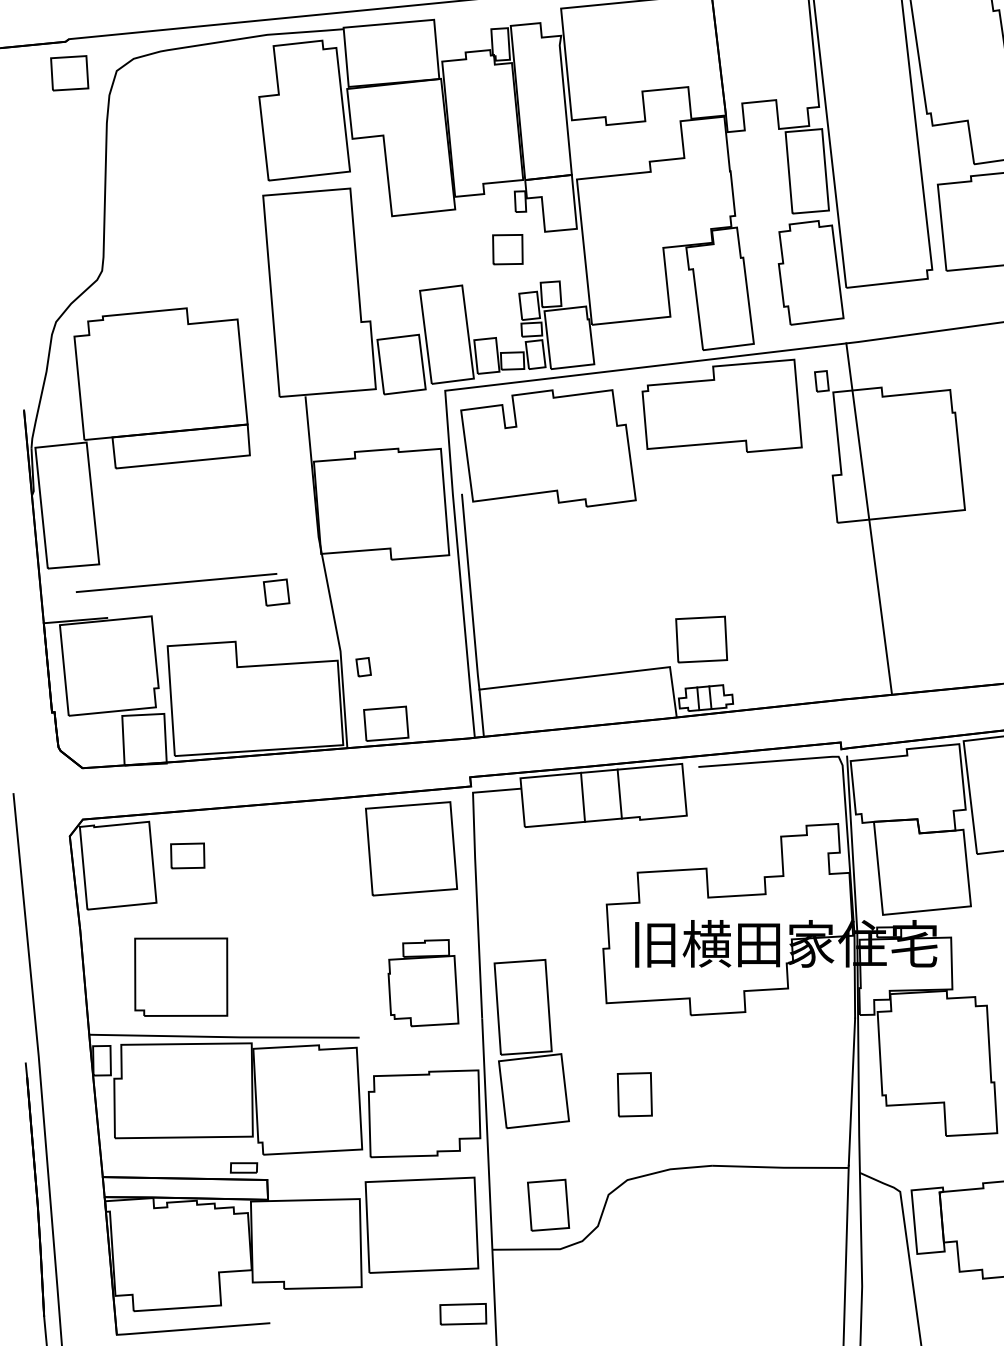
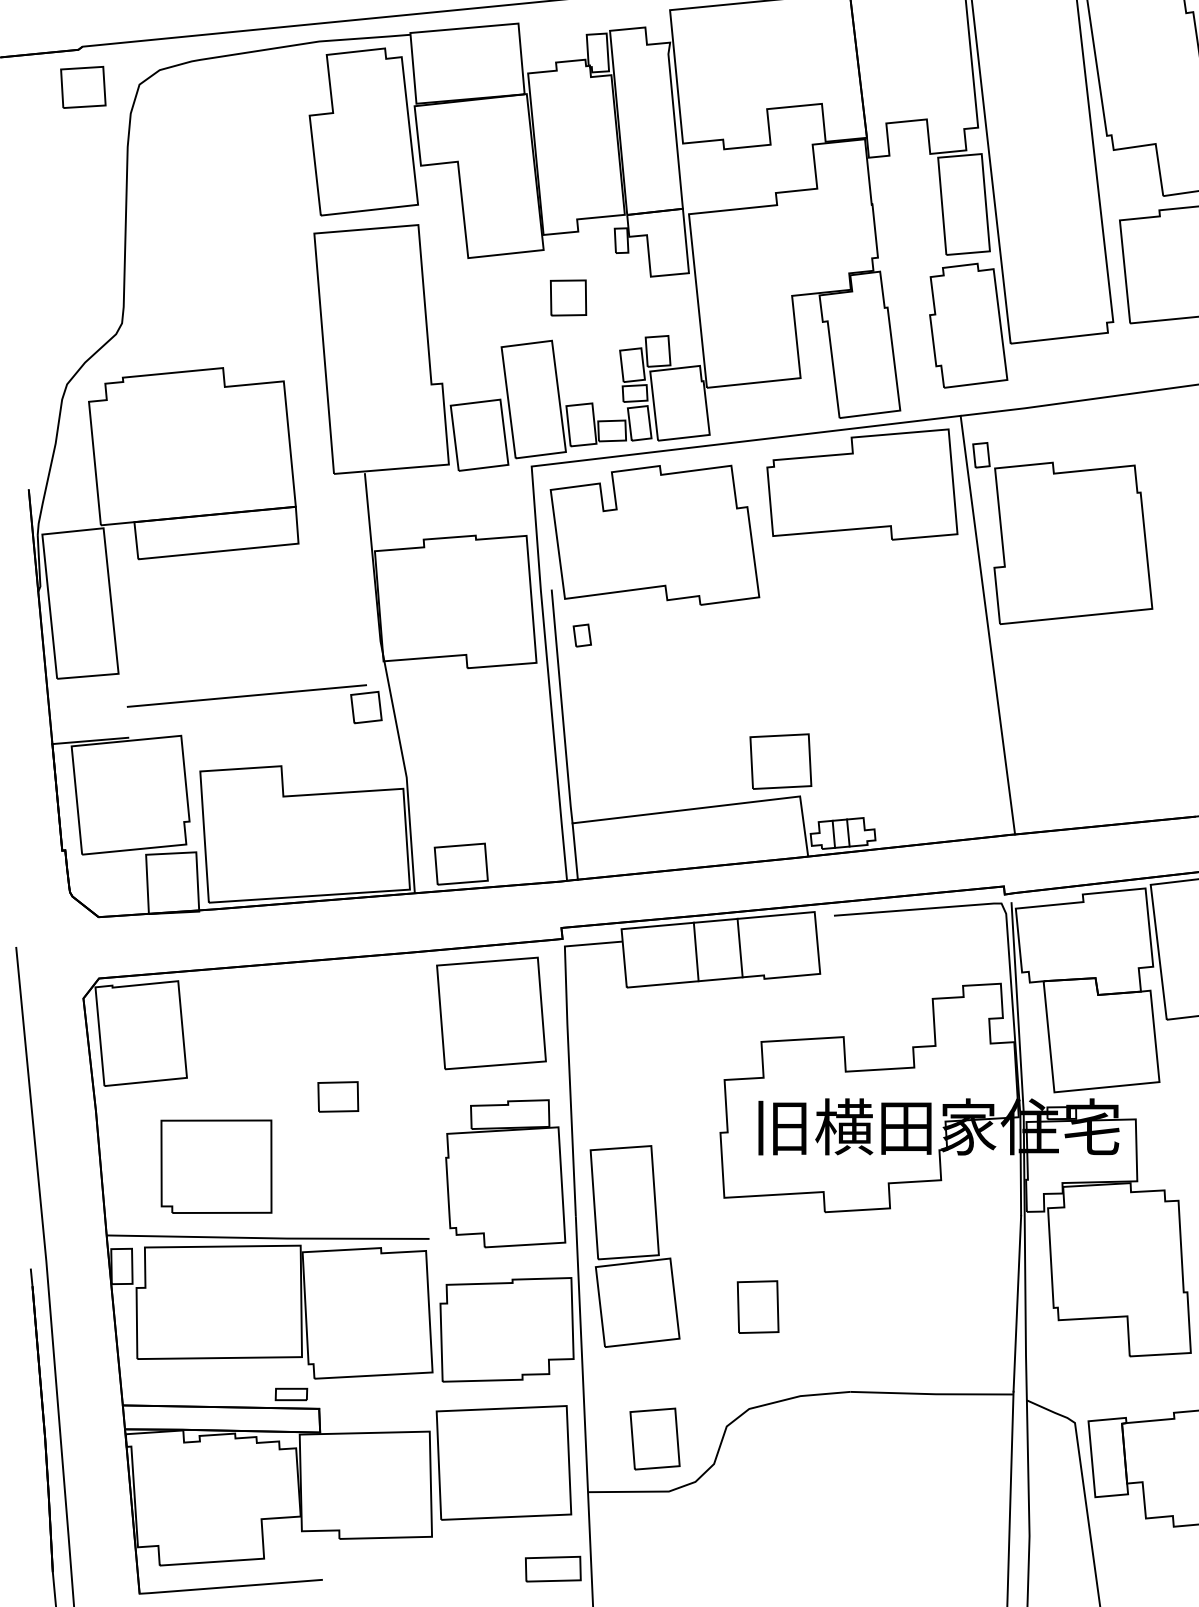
part: (507, 249) -> (568, 297), moved
line: (868, 518) -> (987, 624), moved
part: (182, 583) -> (254, 696), moved
part: (701, 639) -> (780, 761), moved
part: (362, 667) -> (581, 635), moved
part: (187, 855) -> (338, 1096), moved
part: (423, 982) -> (505, 1173), size x1.43

